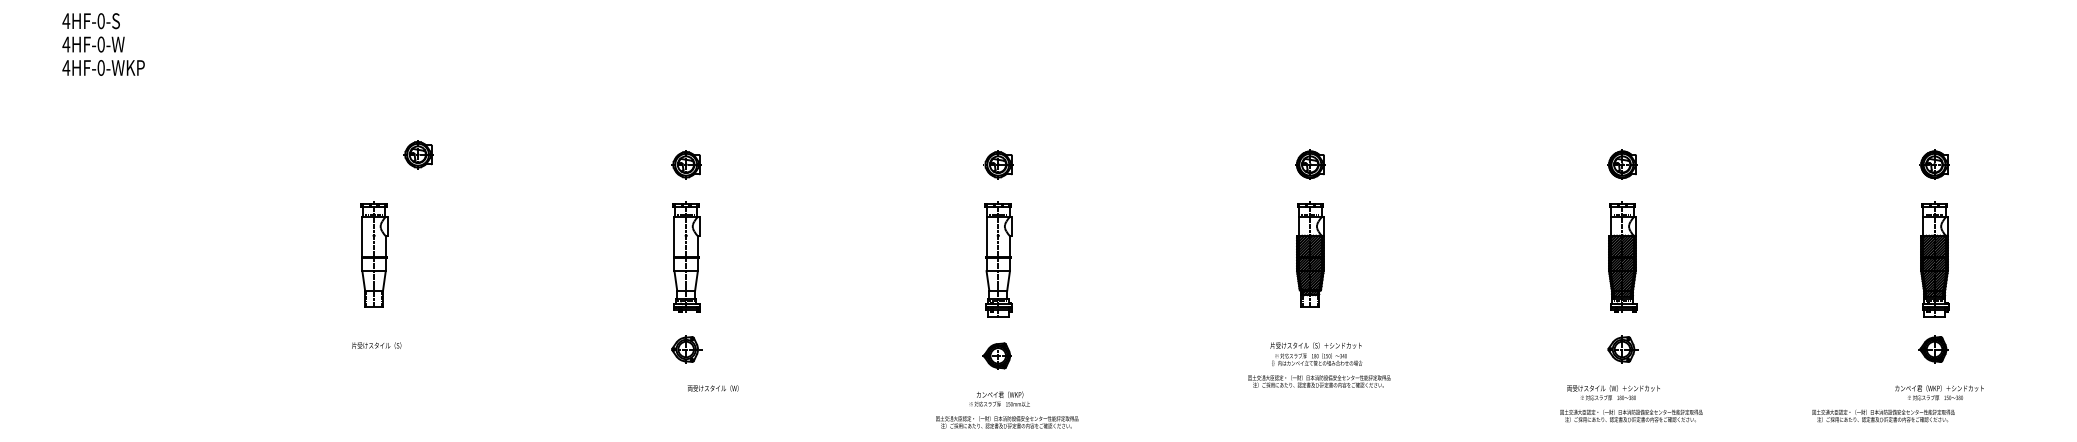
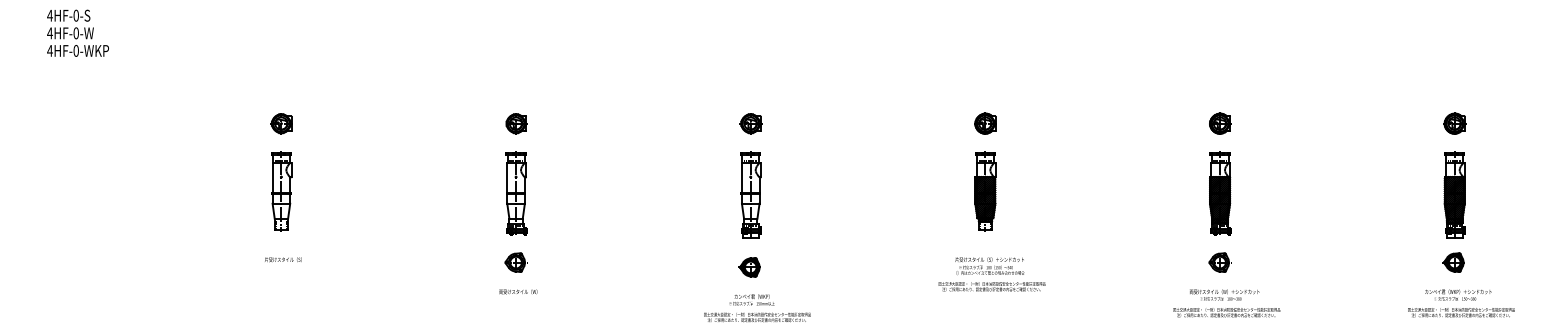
part: (418, 154) -> (281, 123), moved
text: (712, 388) -> (517, 291), moved
text: (1613, 392) -> (1224, 294), moved
text: (1883, 415) -> (1461, 312), moved

